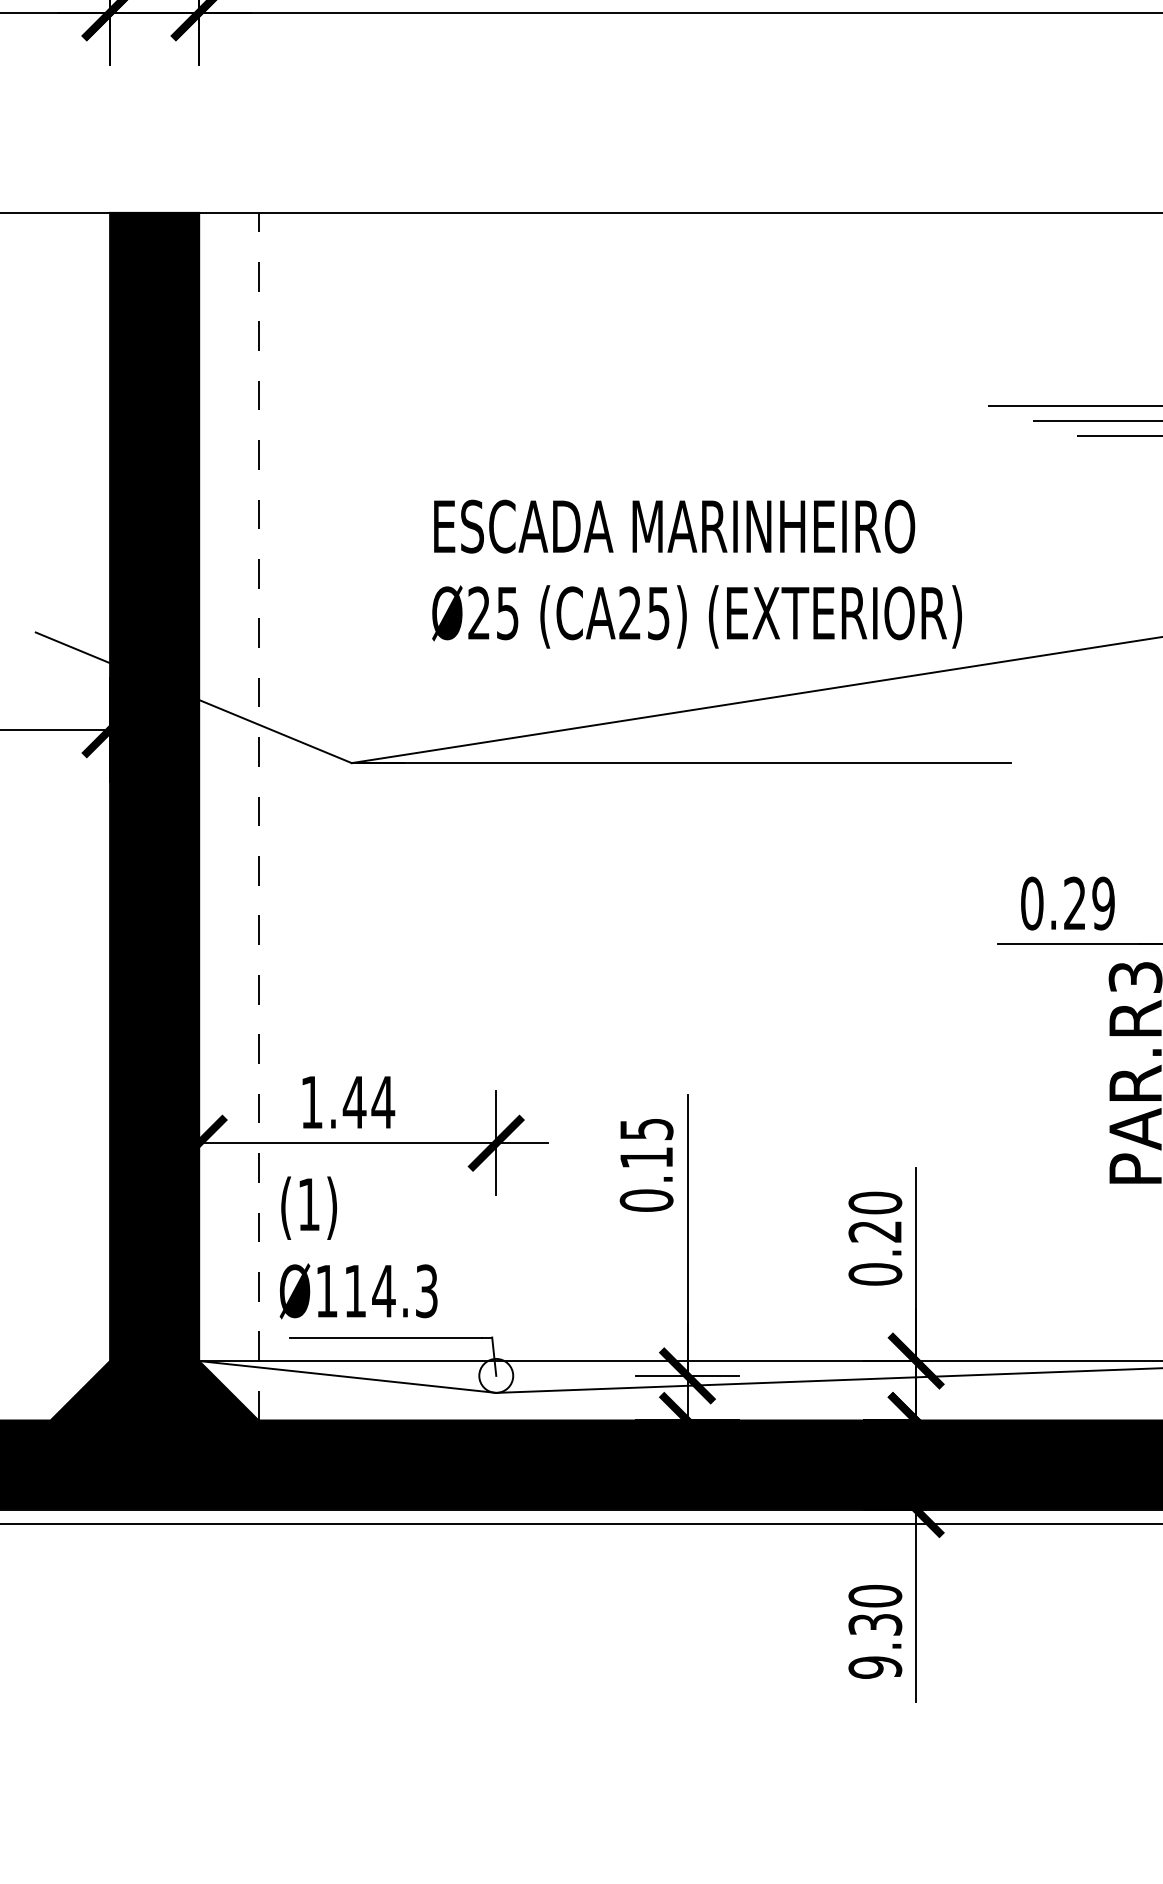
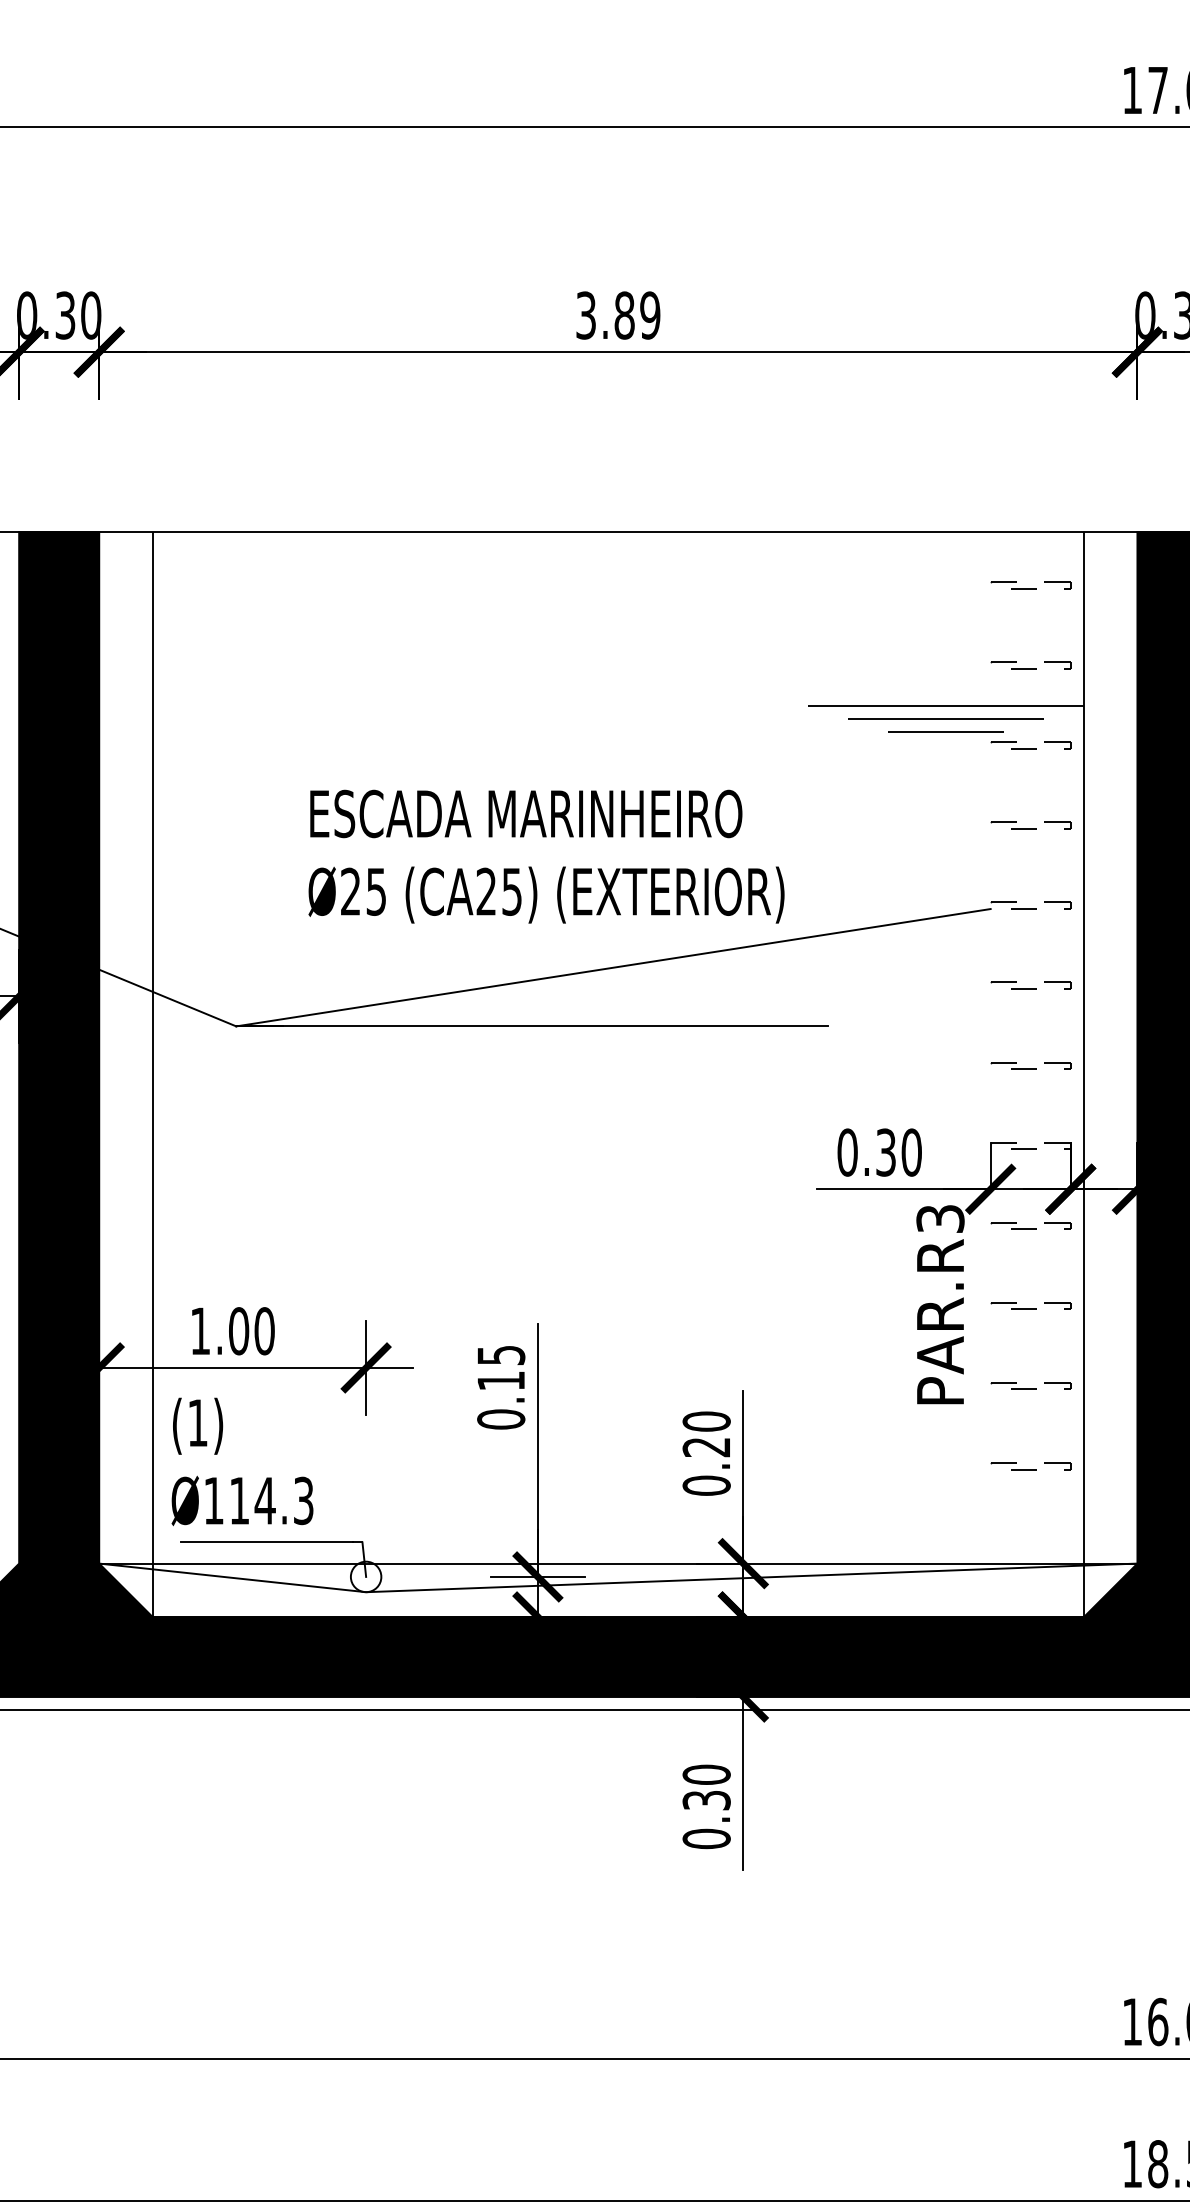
line: (258, 816) -> (152, 1074), dashed -> solid
text: (1088, 903) -> (898, 1152), 0.29 -> 0.30
text: (368, 1102) -> (251, 1331), 1.44 -> 1.00
text: (875, 1667) -> (706, 1838), 9.30 -> 0.30

